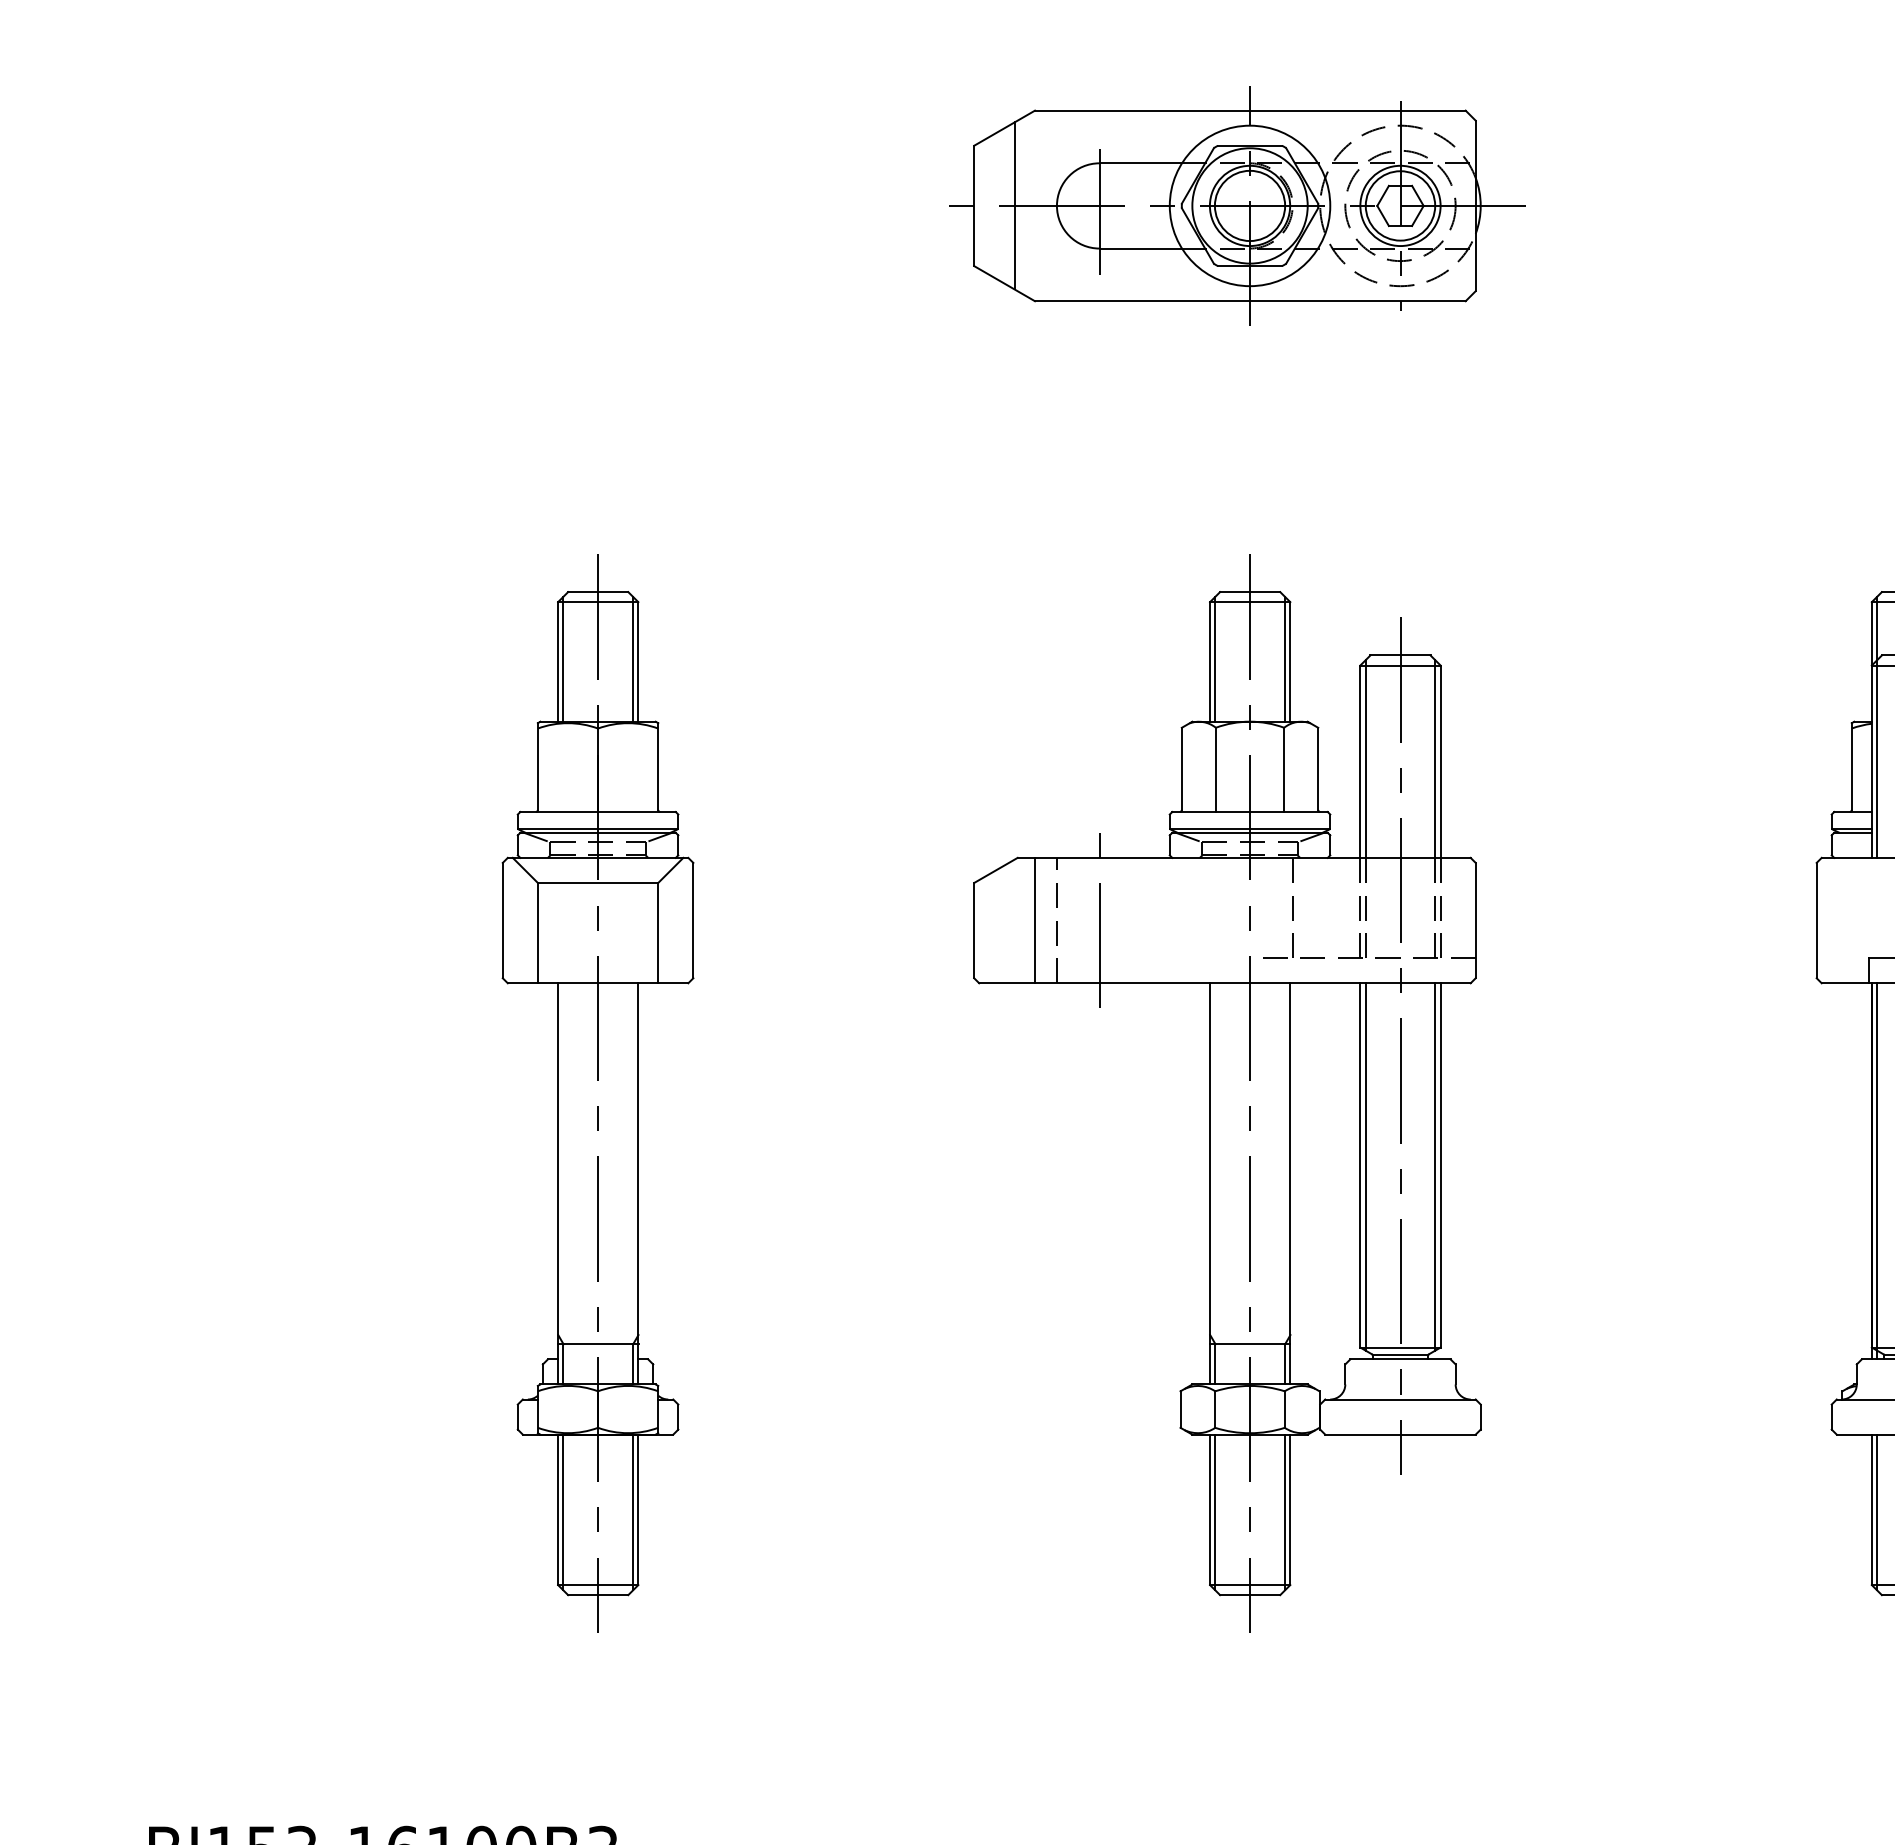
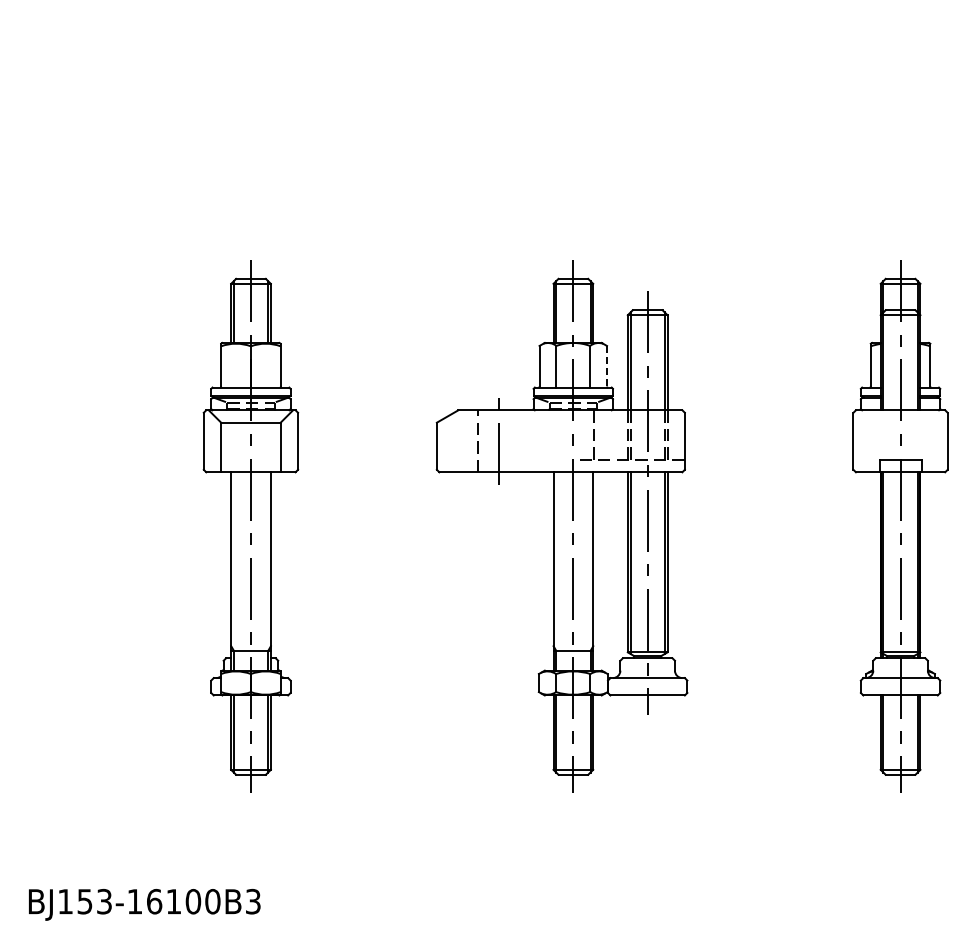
part: (1238, 205) -> (567, 87), removed
line: (1319, 769) -> (607, 366), solid -> dashed
line: (1034, 921) -> (466, 441), removed

